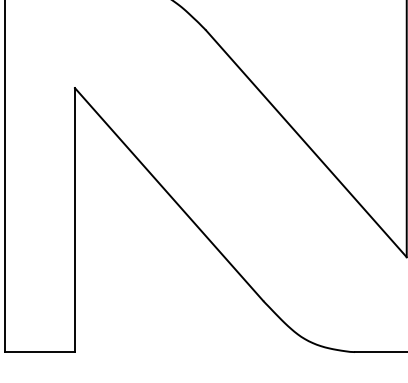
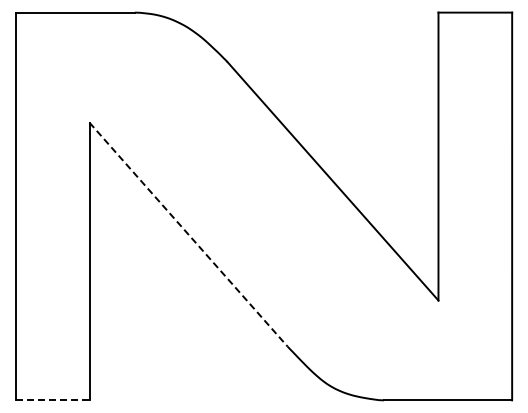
line: (169, 194) -> (188, 234), solid -> dashed
line: (39, 352) -> (52, 400), solid -> dashed

